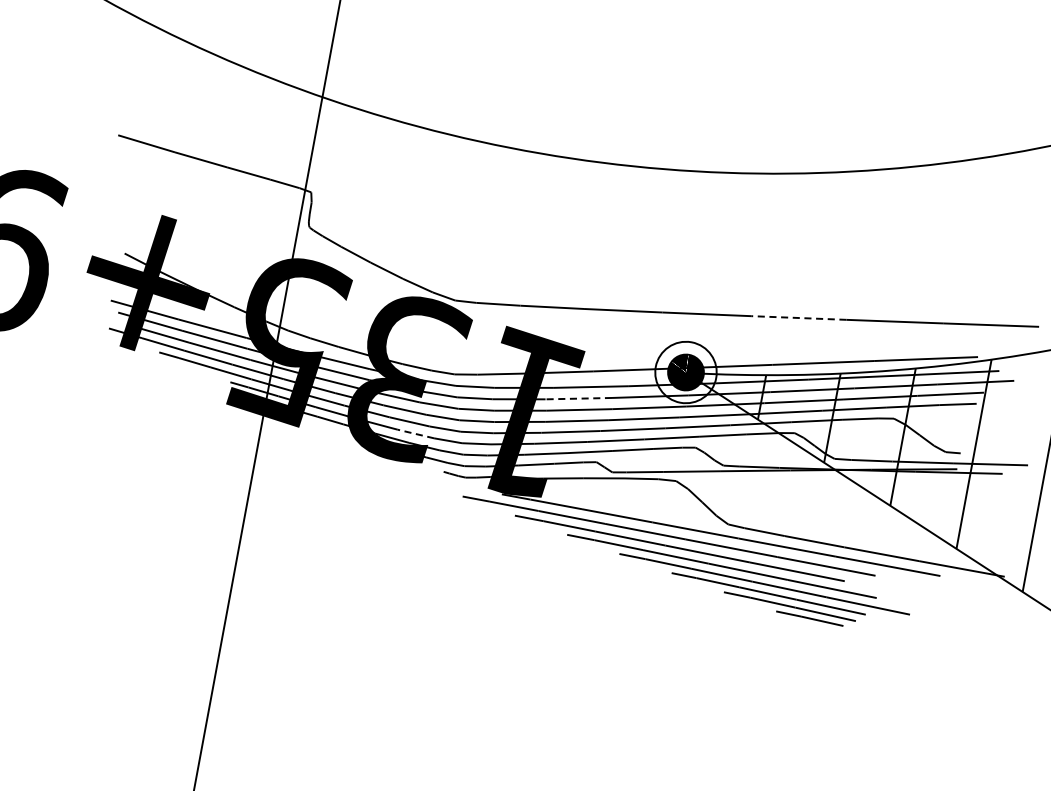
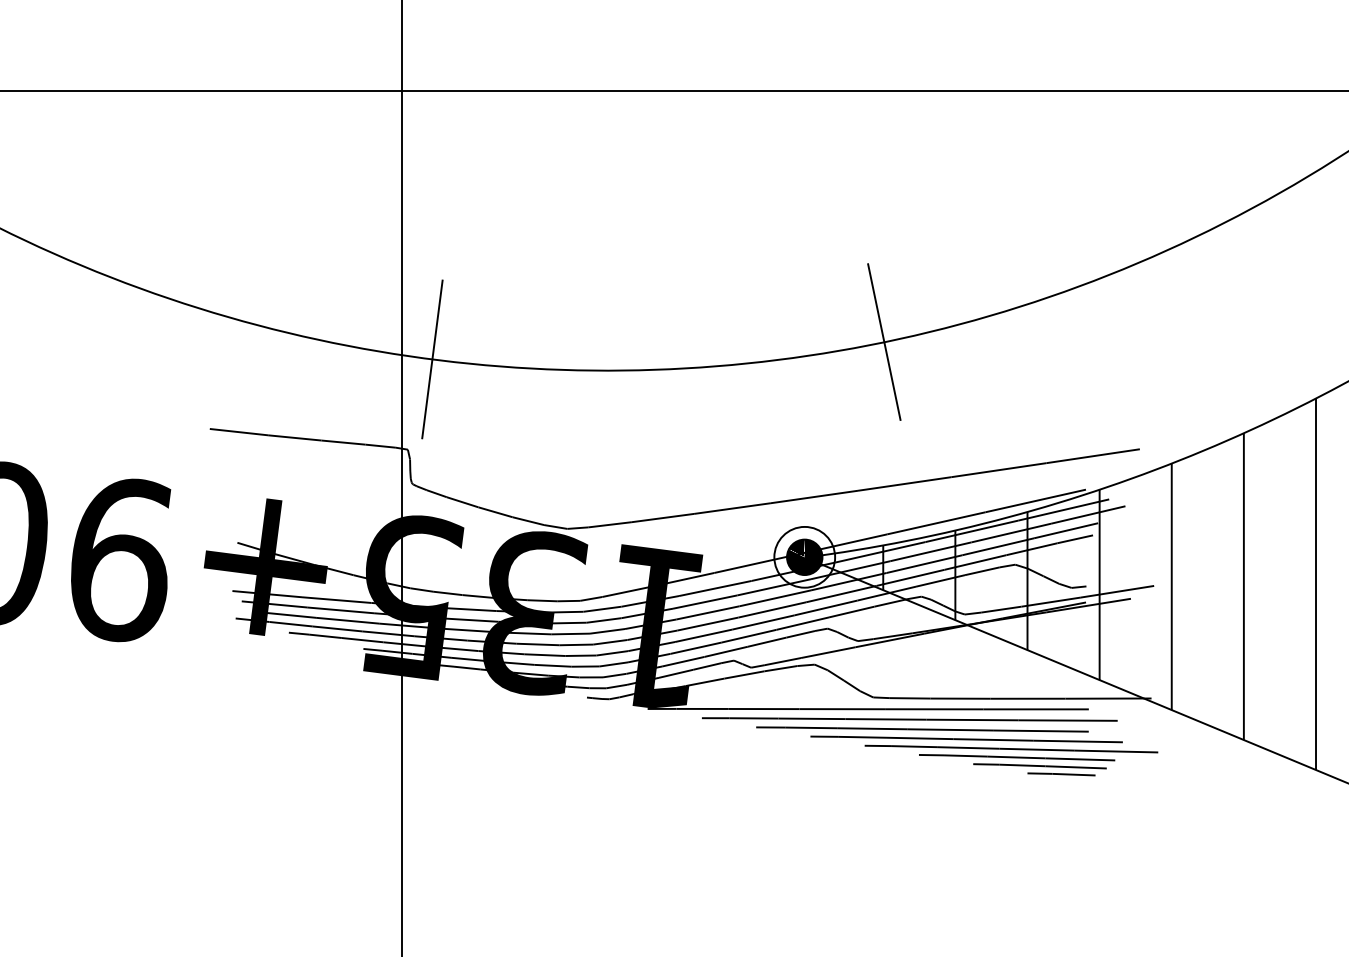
line: (352, 107) -> (432, 359), added
line: (805, 172) -> (884, 341), added
line: (798, 318) -> (904, 484), dashed -> solid
line: (579, 399) -> (705, 602), dashed -> solid
line: (415, 433) -> (552, 665), dashed -> solid
part: (684, 566) -> (930, 746), moved

